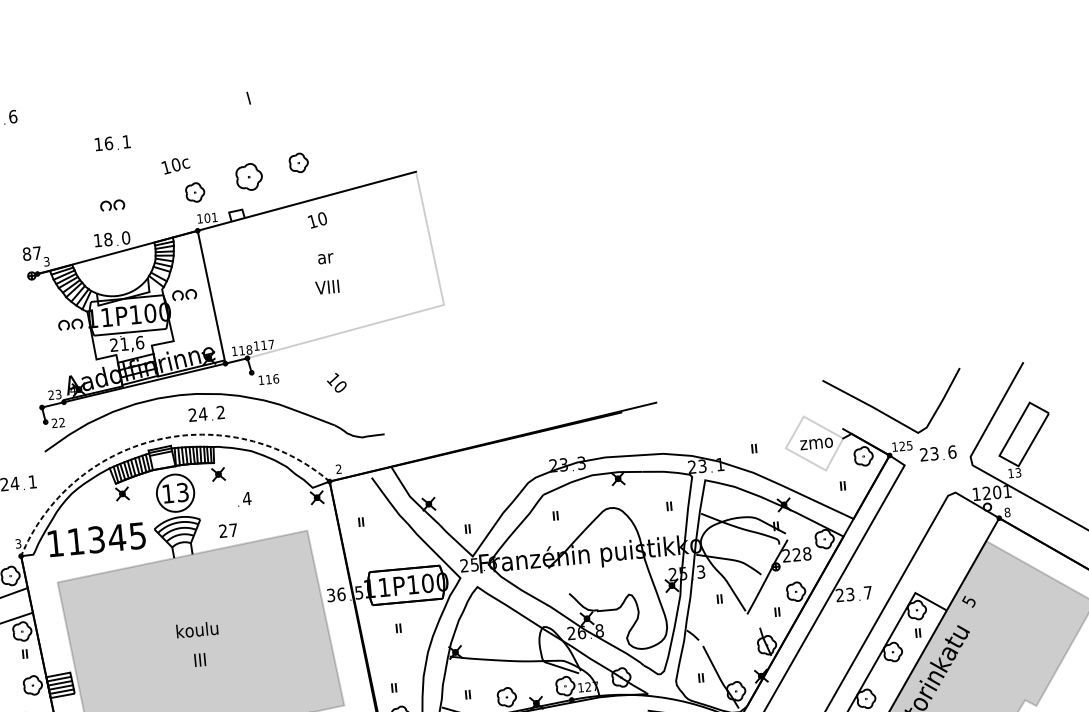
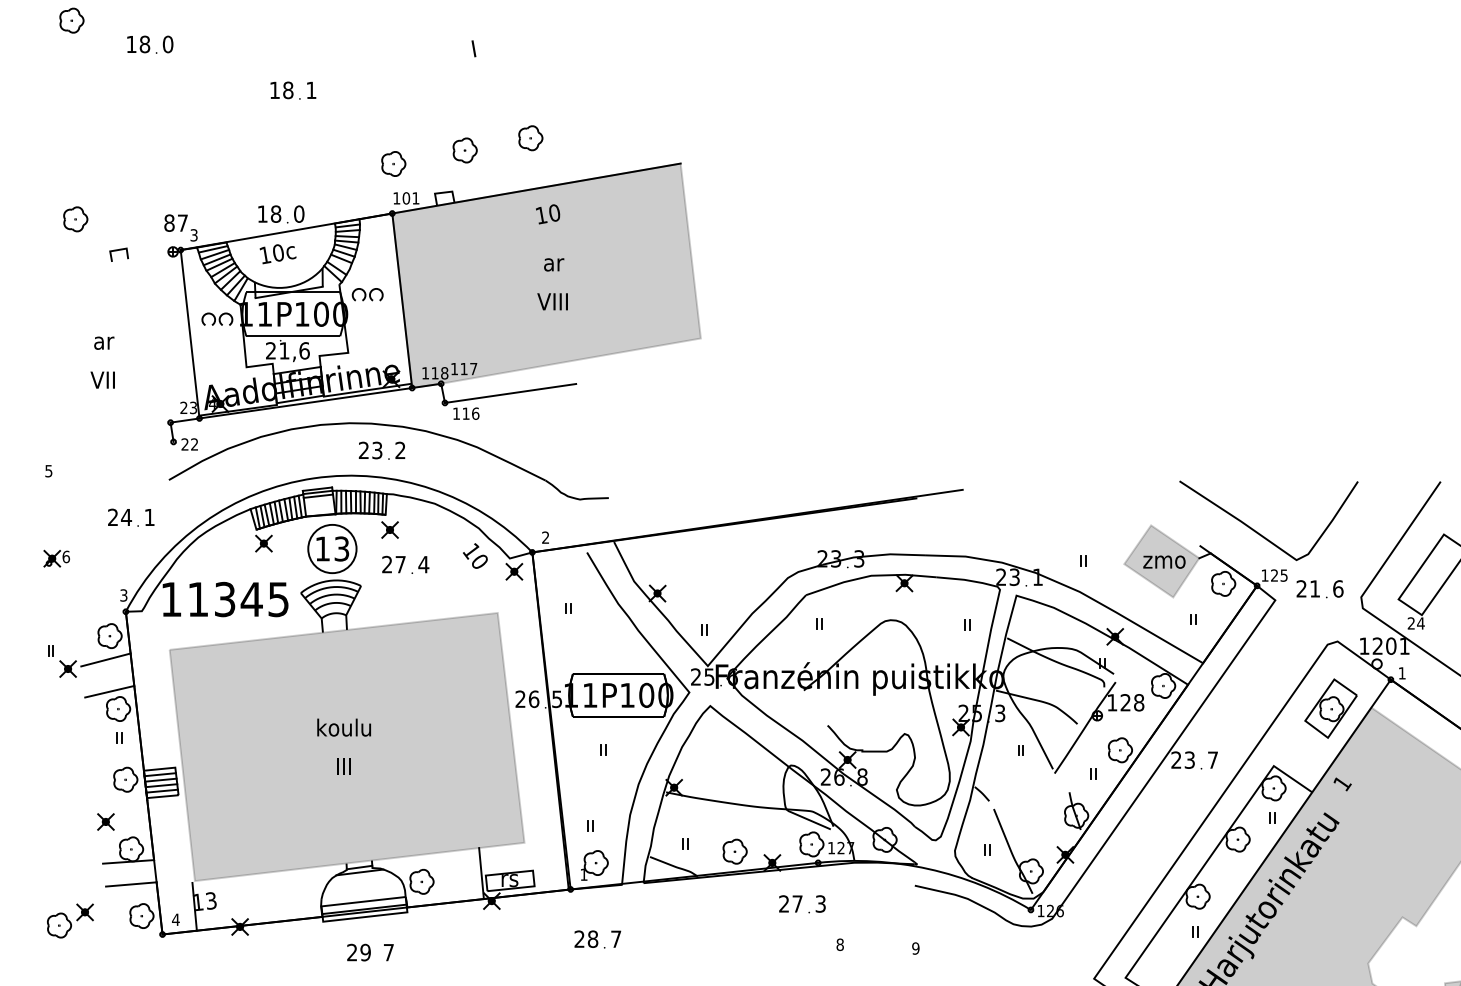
text: (13, 115) -> (168, 43), 6 -> 0
text: (108, 142) -> (288, 89), 16 -> 18
text: (175, 166) -> (277, 254), moved
part: (248, 177) -> (464, 150), size x0.71
part: (112, 205) -> (285, 170), removed
fill: (320, 267) -> (546, 275), added
line: (50, 338) -> (189, 334), added
line: (301, 360) -> (510, 393), added
text: (336, 382) -> (475, 555), moved
text: (202, 414) -> (376, 450), 24 -> 23
arc: (155, 440) -> (313, 478), dashed -> solid
fill: (814, 443) -> (1161, 561), added
text: (934, 453) -> (1315, 588), 23 -> 21
text: (1014, 473) -> (1415, 623), 13 -> 24
text: (1006, 512) -> (1401, 673), 8 -> 1
text: (227, 530) -> (393, 564), moved
part: (954, 544) -> (1330, 708), added
text: (786, 555) -> (1112, 702), 228 -> 128
text: (331, 595) -> (520, 699), 36 -> 26
text: (969, 601) -> (1342, 783), 5 -> 1

